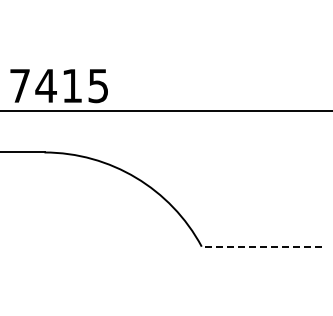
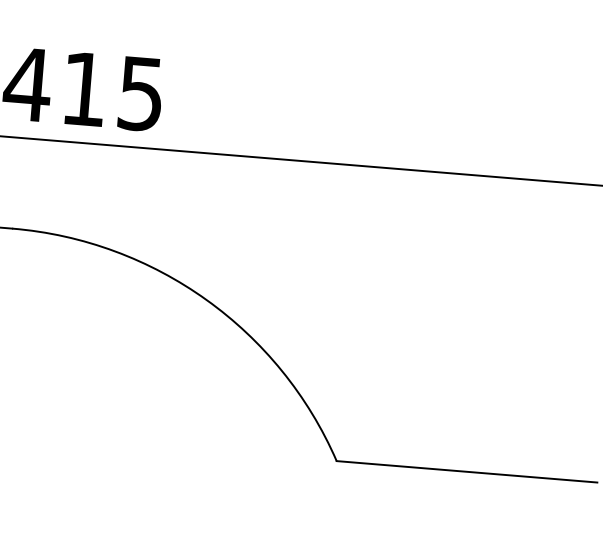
line: (261, 246) -> (466, 471), dashed -> solid

